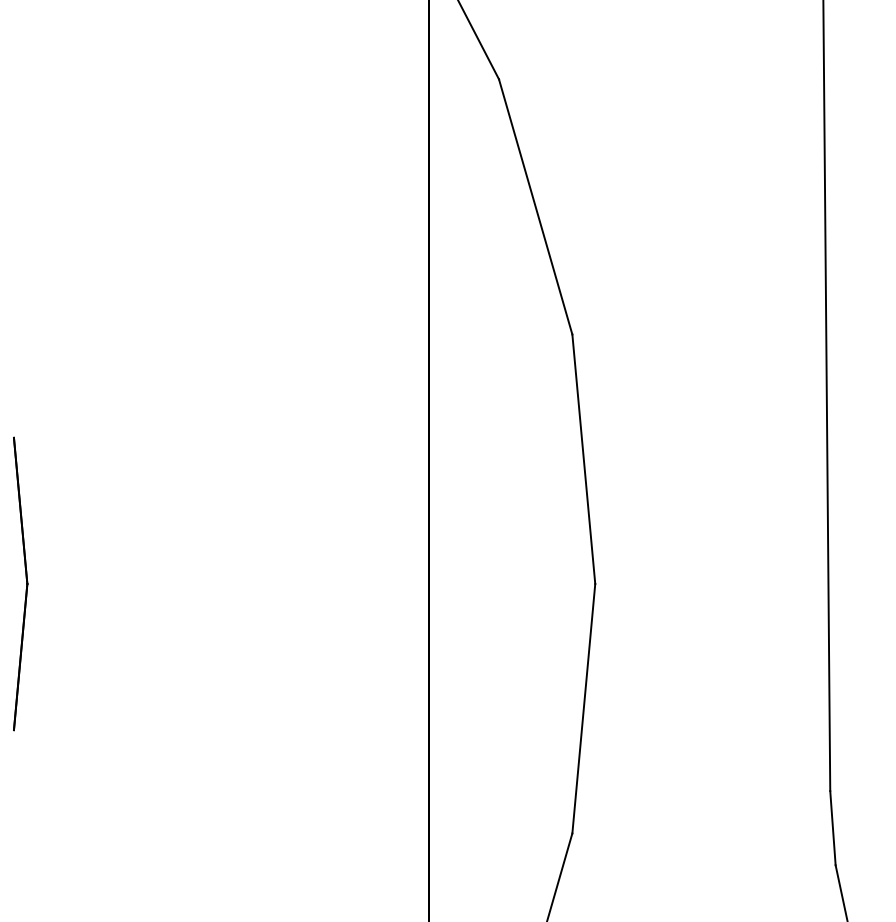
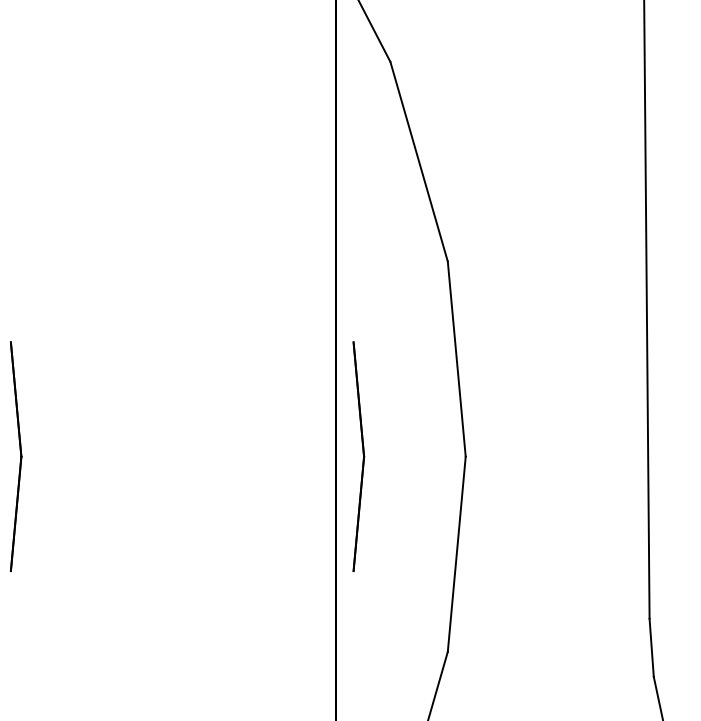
part: (458, 583) -> (358, 456), added

